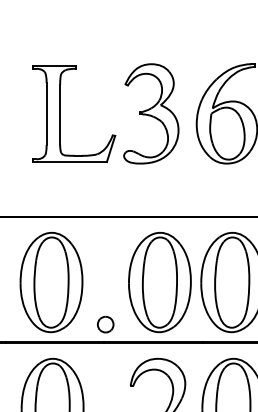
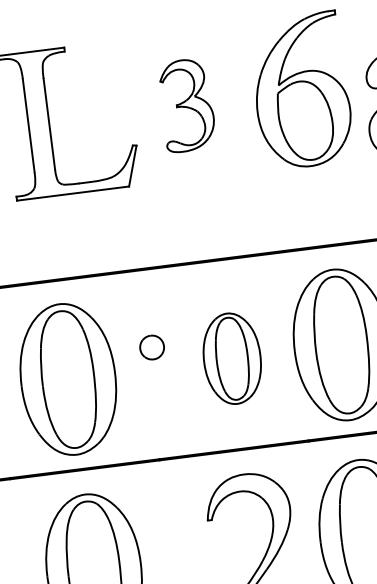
part: (151, 113) -> (187, 104), size x0.6
part: (159, 282) -> (231, 358), size x0.6
part: (105, 324) -> (151, 347), moved

